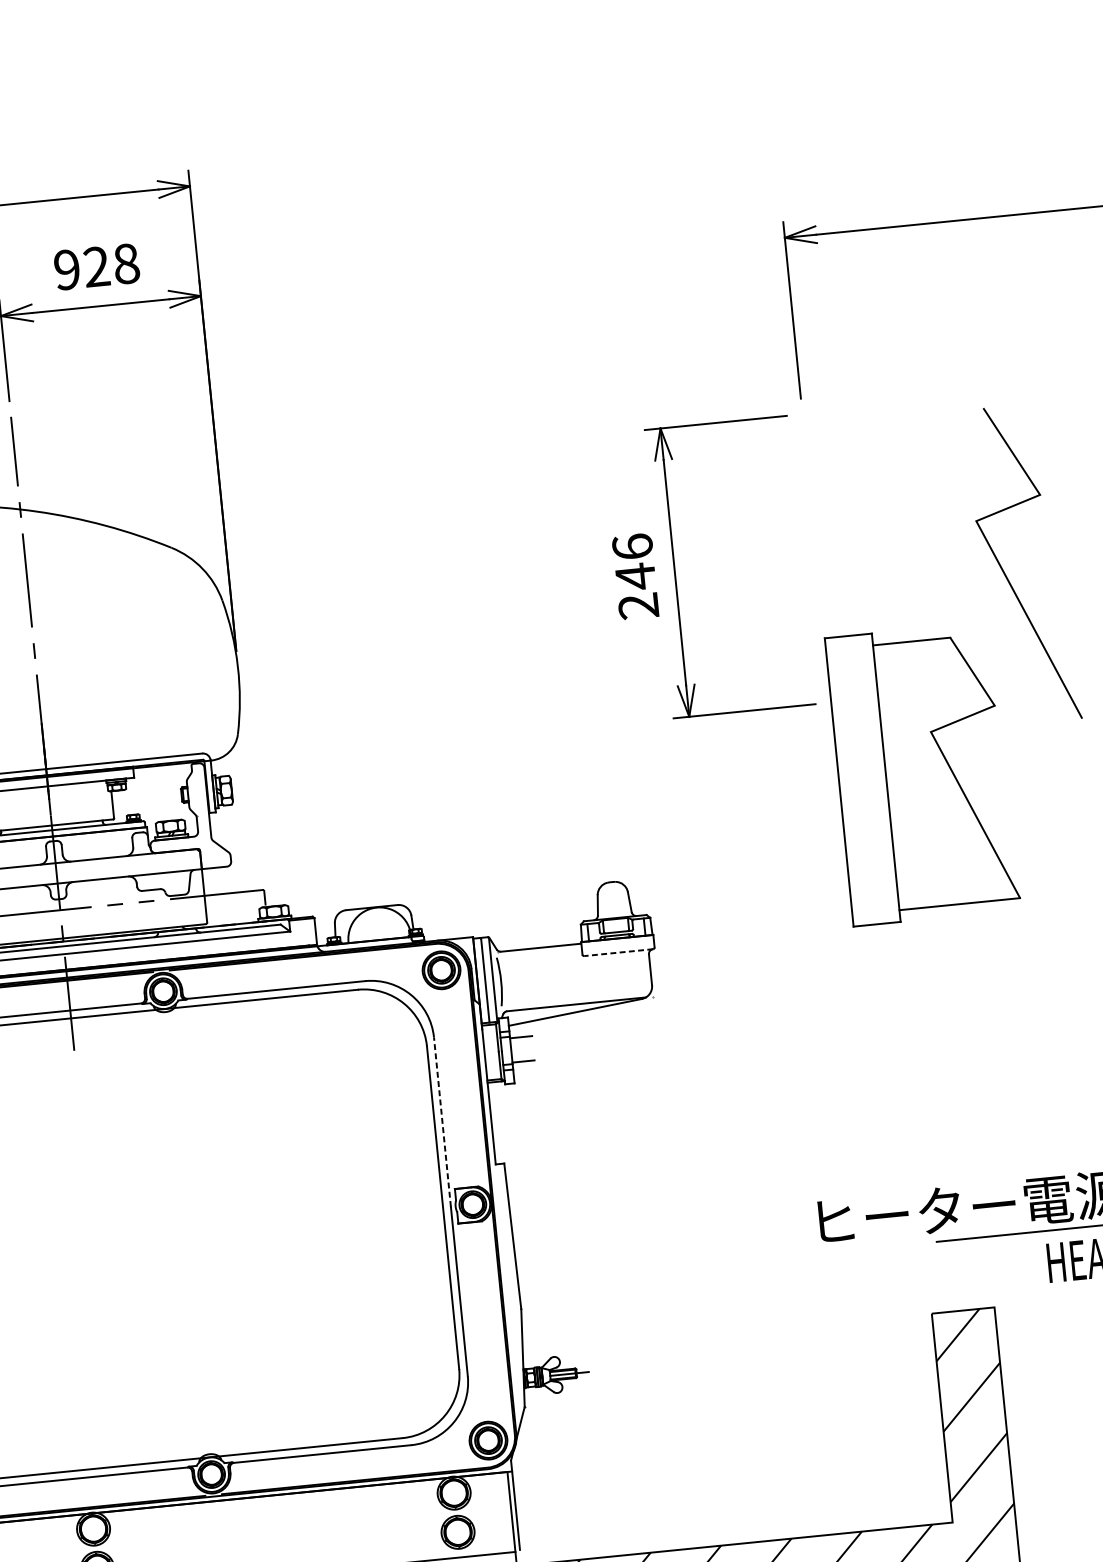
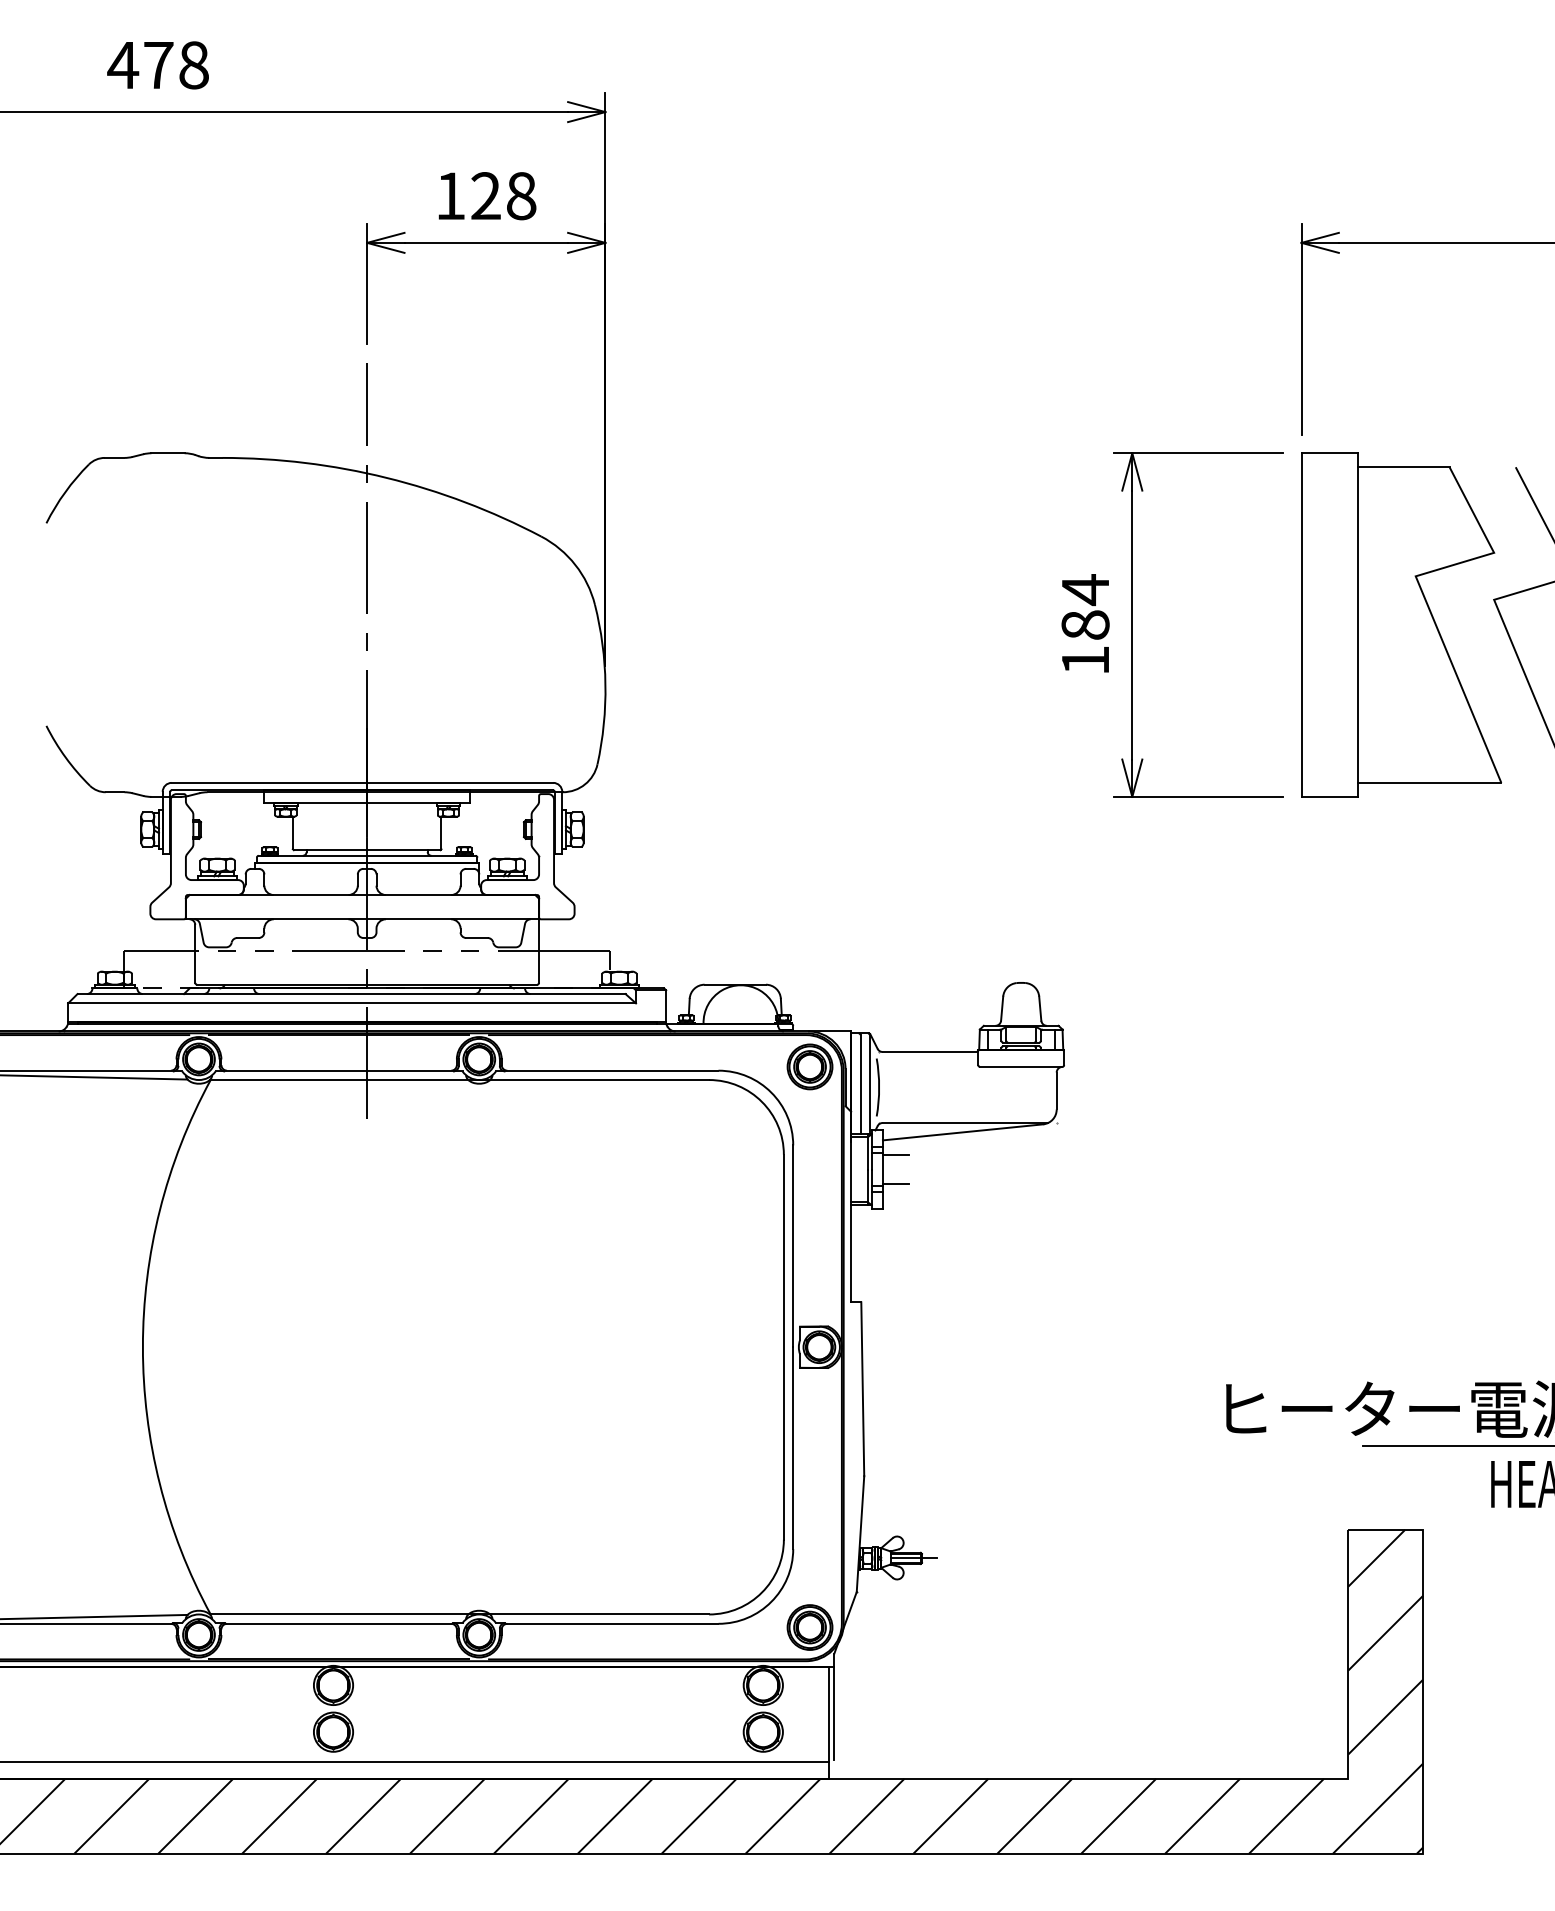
text: (67, 270) -> (450, 196), 928 -> 128
text: (635, 576) -> (1085, 624), 246 -> 184
part: (923, 773) -> (1401, 624), moved
line: (618, 952) -> (1020, 1066), dashed -> solid
line: (442, 1122) -> (793, 1246), dashed -> solid

